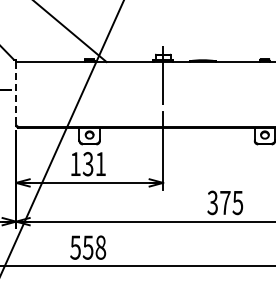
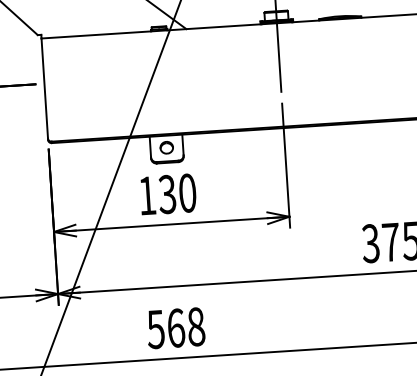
line: (16, 93) -> (45, 88), dashed -> solid
text: (100, 164) -> (187, 193), 131 -> 130
text: (87, 247) -> (174, 328), 558 -> 568

